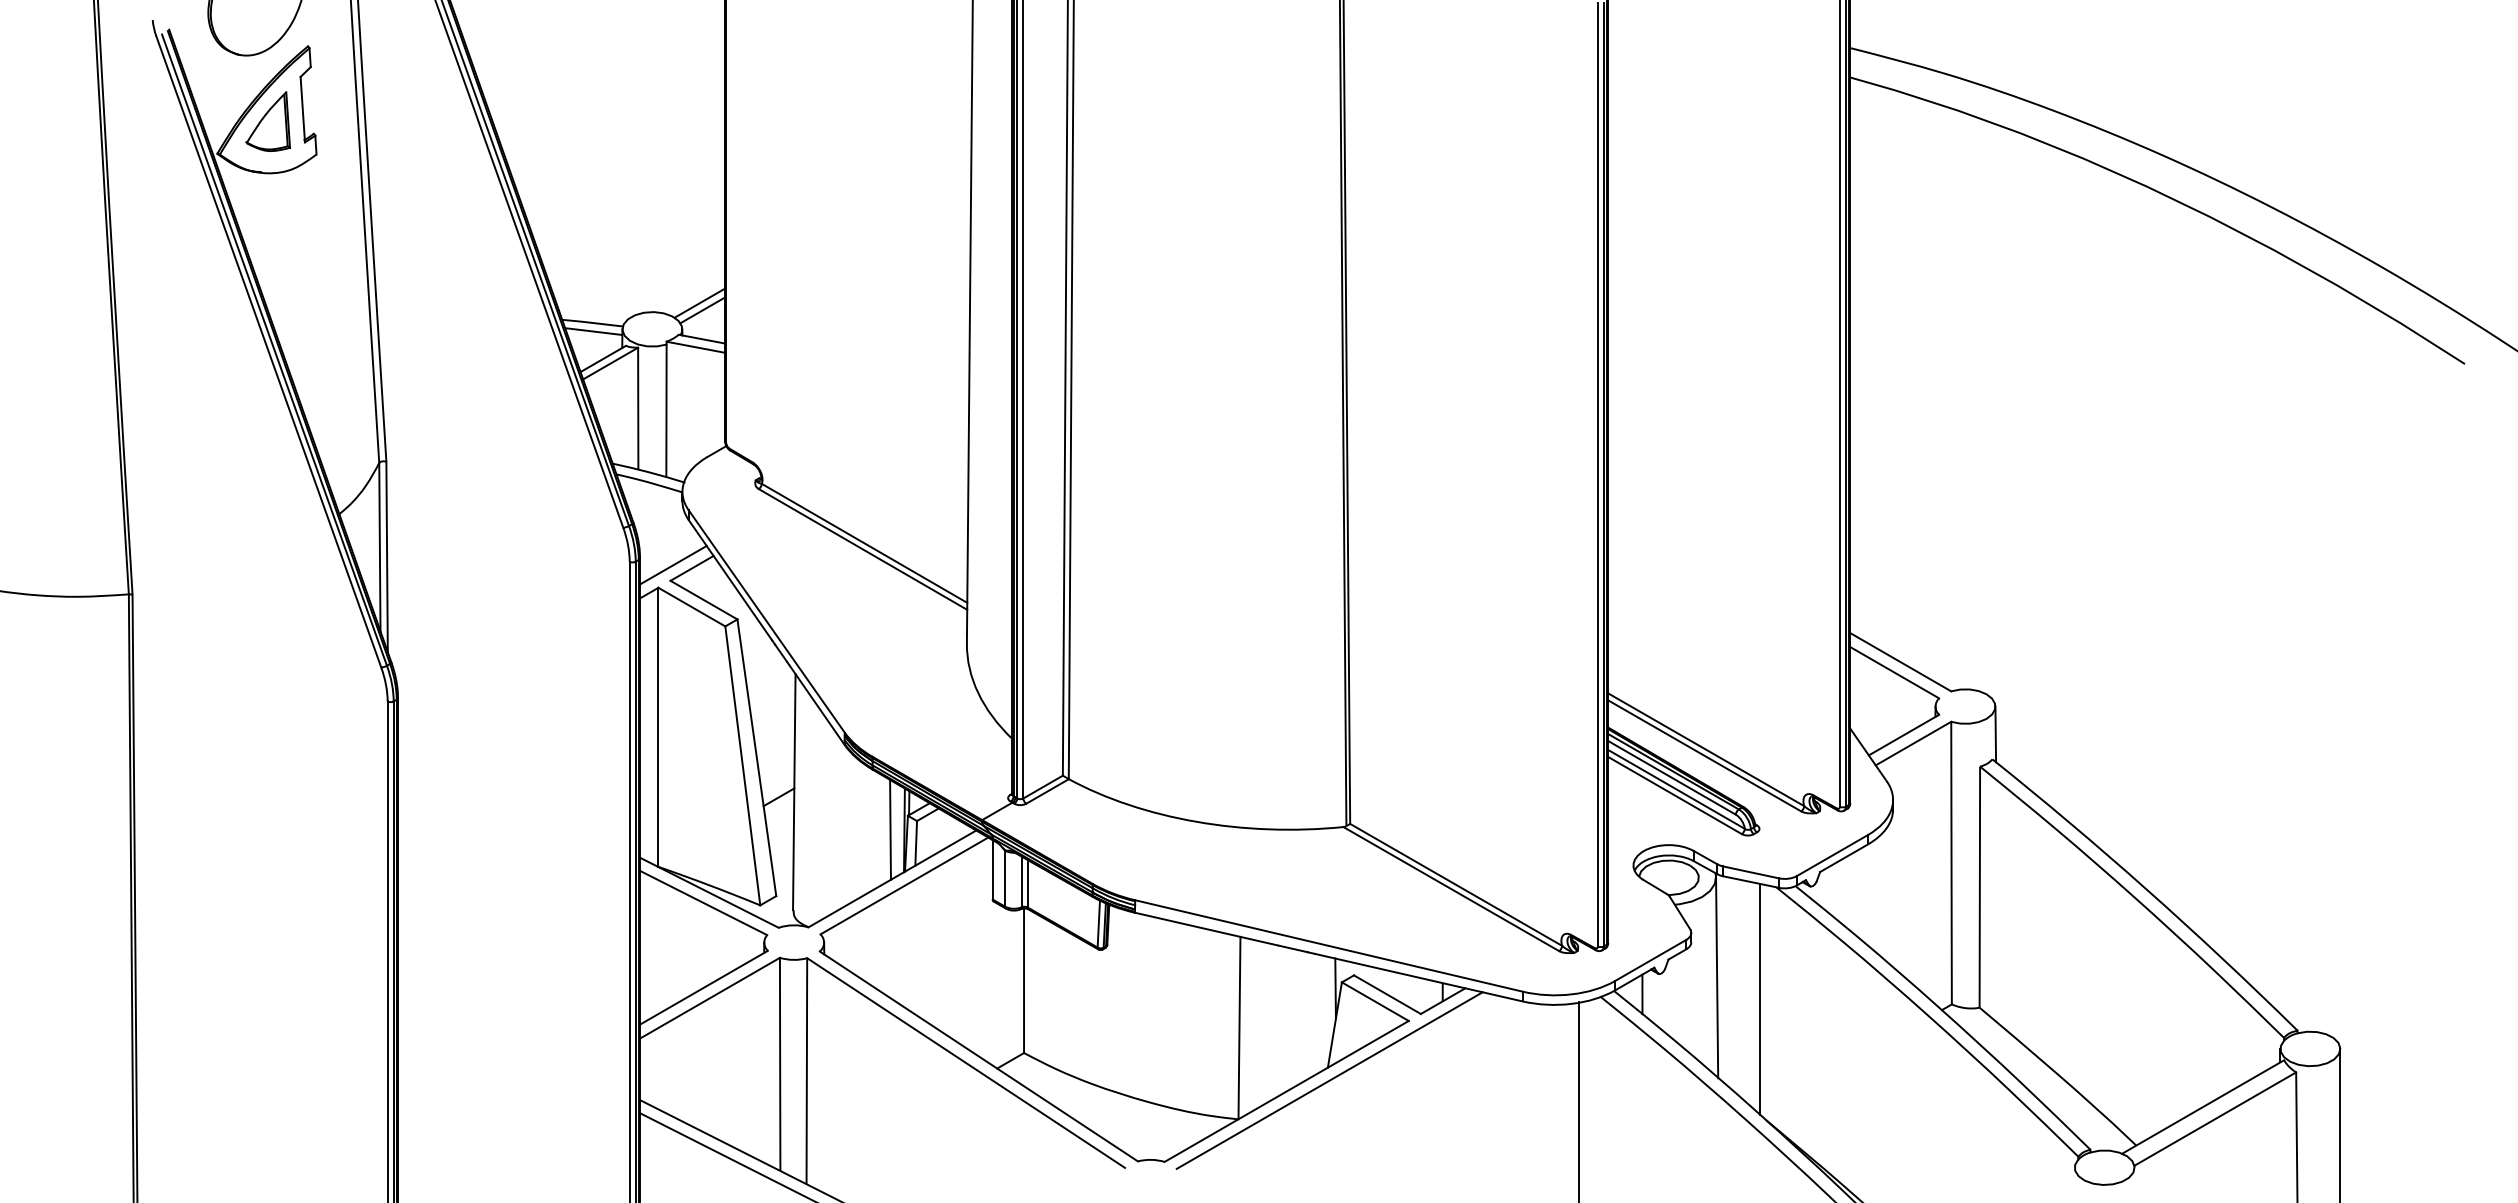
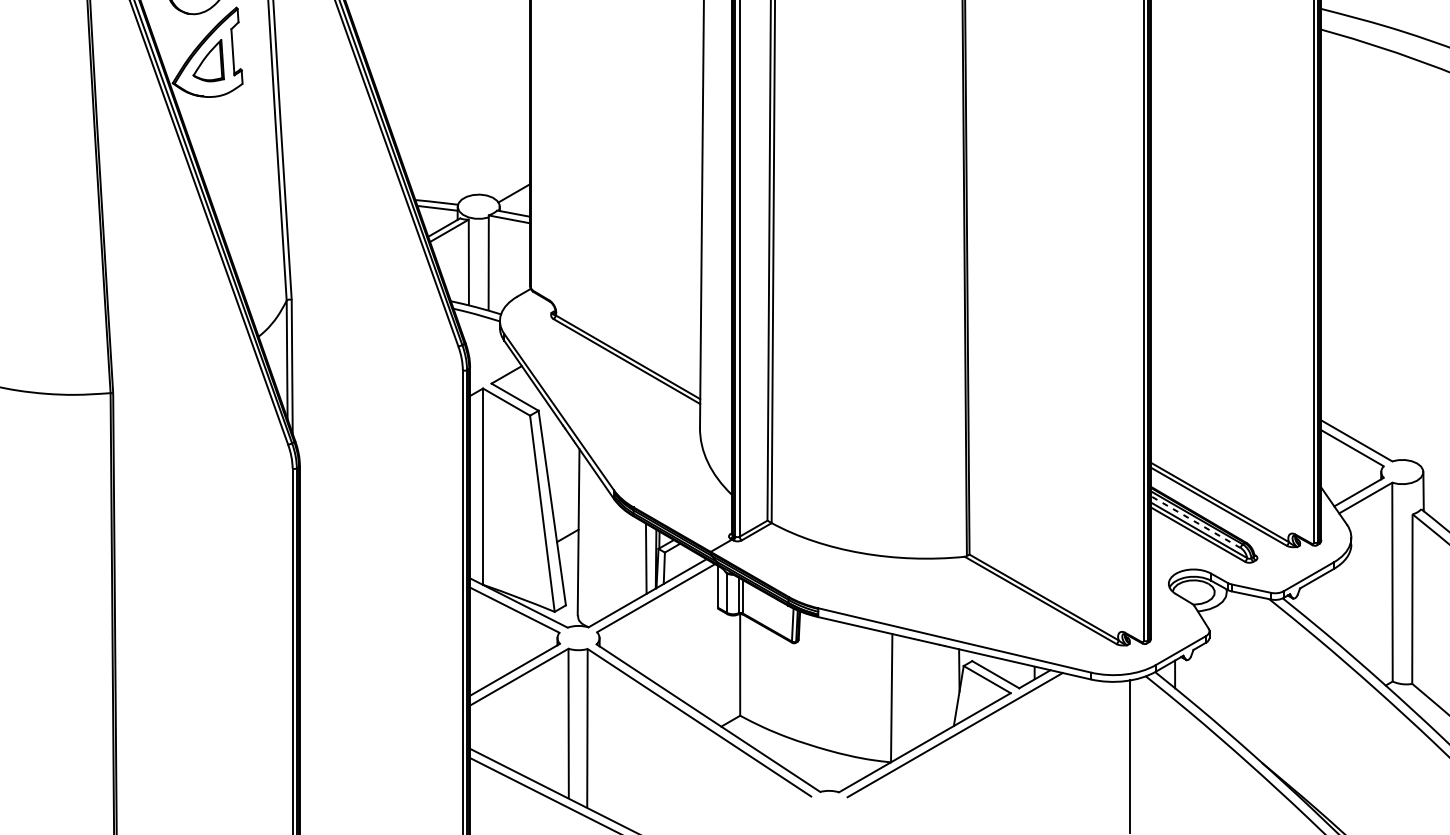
line: (699, 302) -> (511, 187), removed
line: (673, 564) -> (493, 372), removed
line: (1672, 777) -> (1196, 521), solid -> dashed
line: (1717, 977) -> (1227, 662), removed
line: (1760, 999) -> (1258, 678), removed

